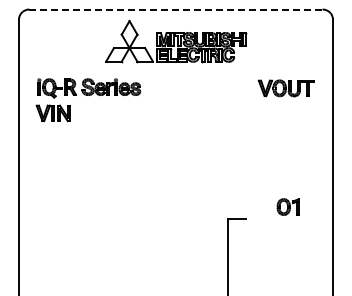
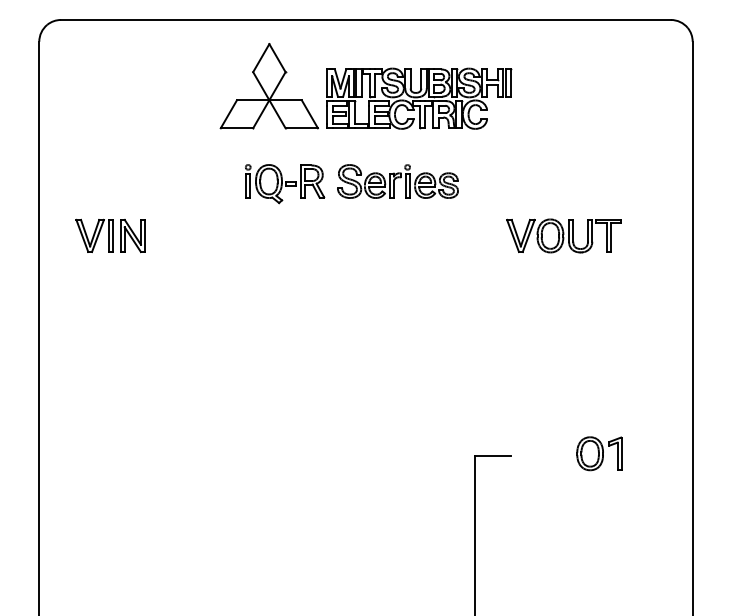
line: (175, 9) -> (364, 19), dashed -> solid
part: (89, 88) -> (352, 184), moved
part: (285, 88) -> (562, 236), moved
part: (287, 206) -> (597, 452), moved

